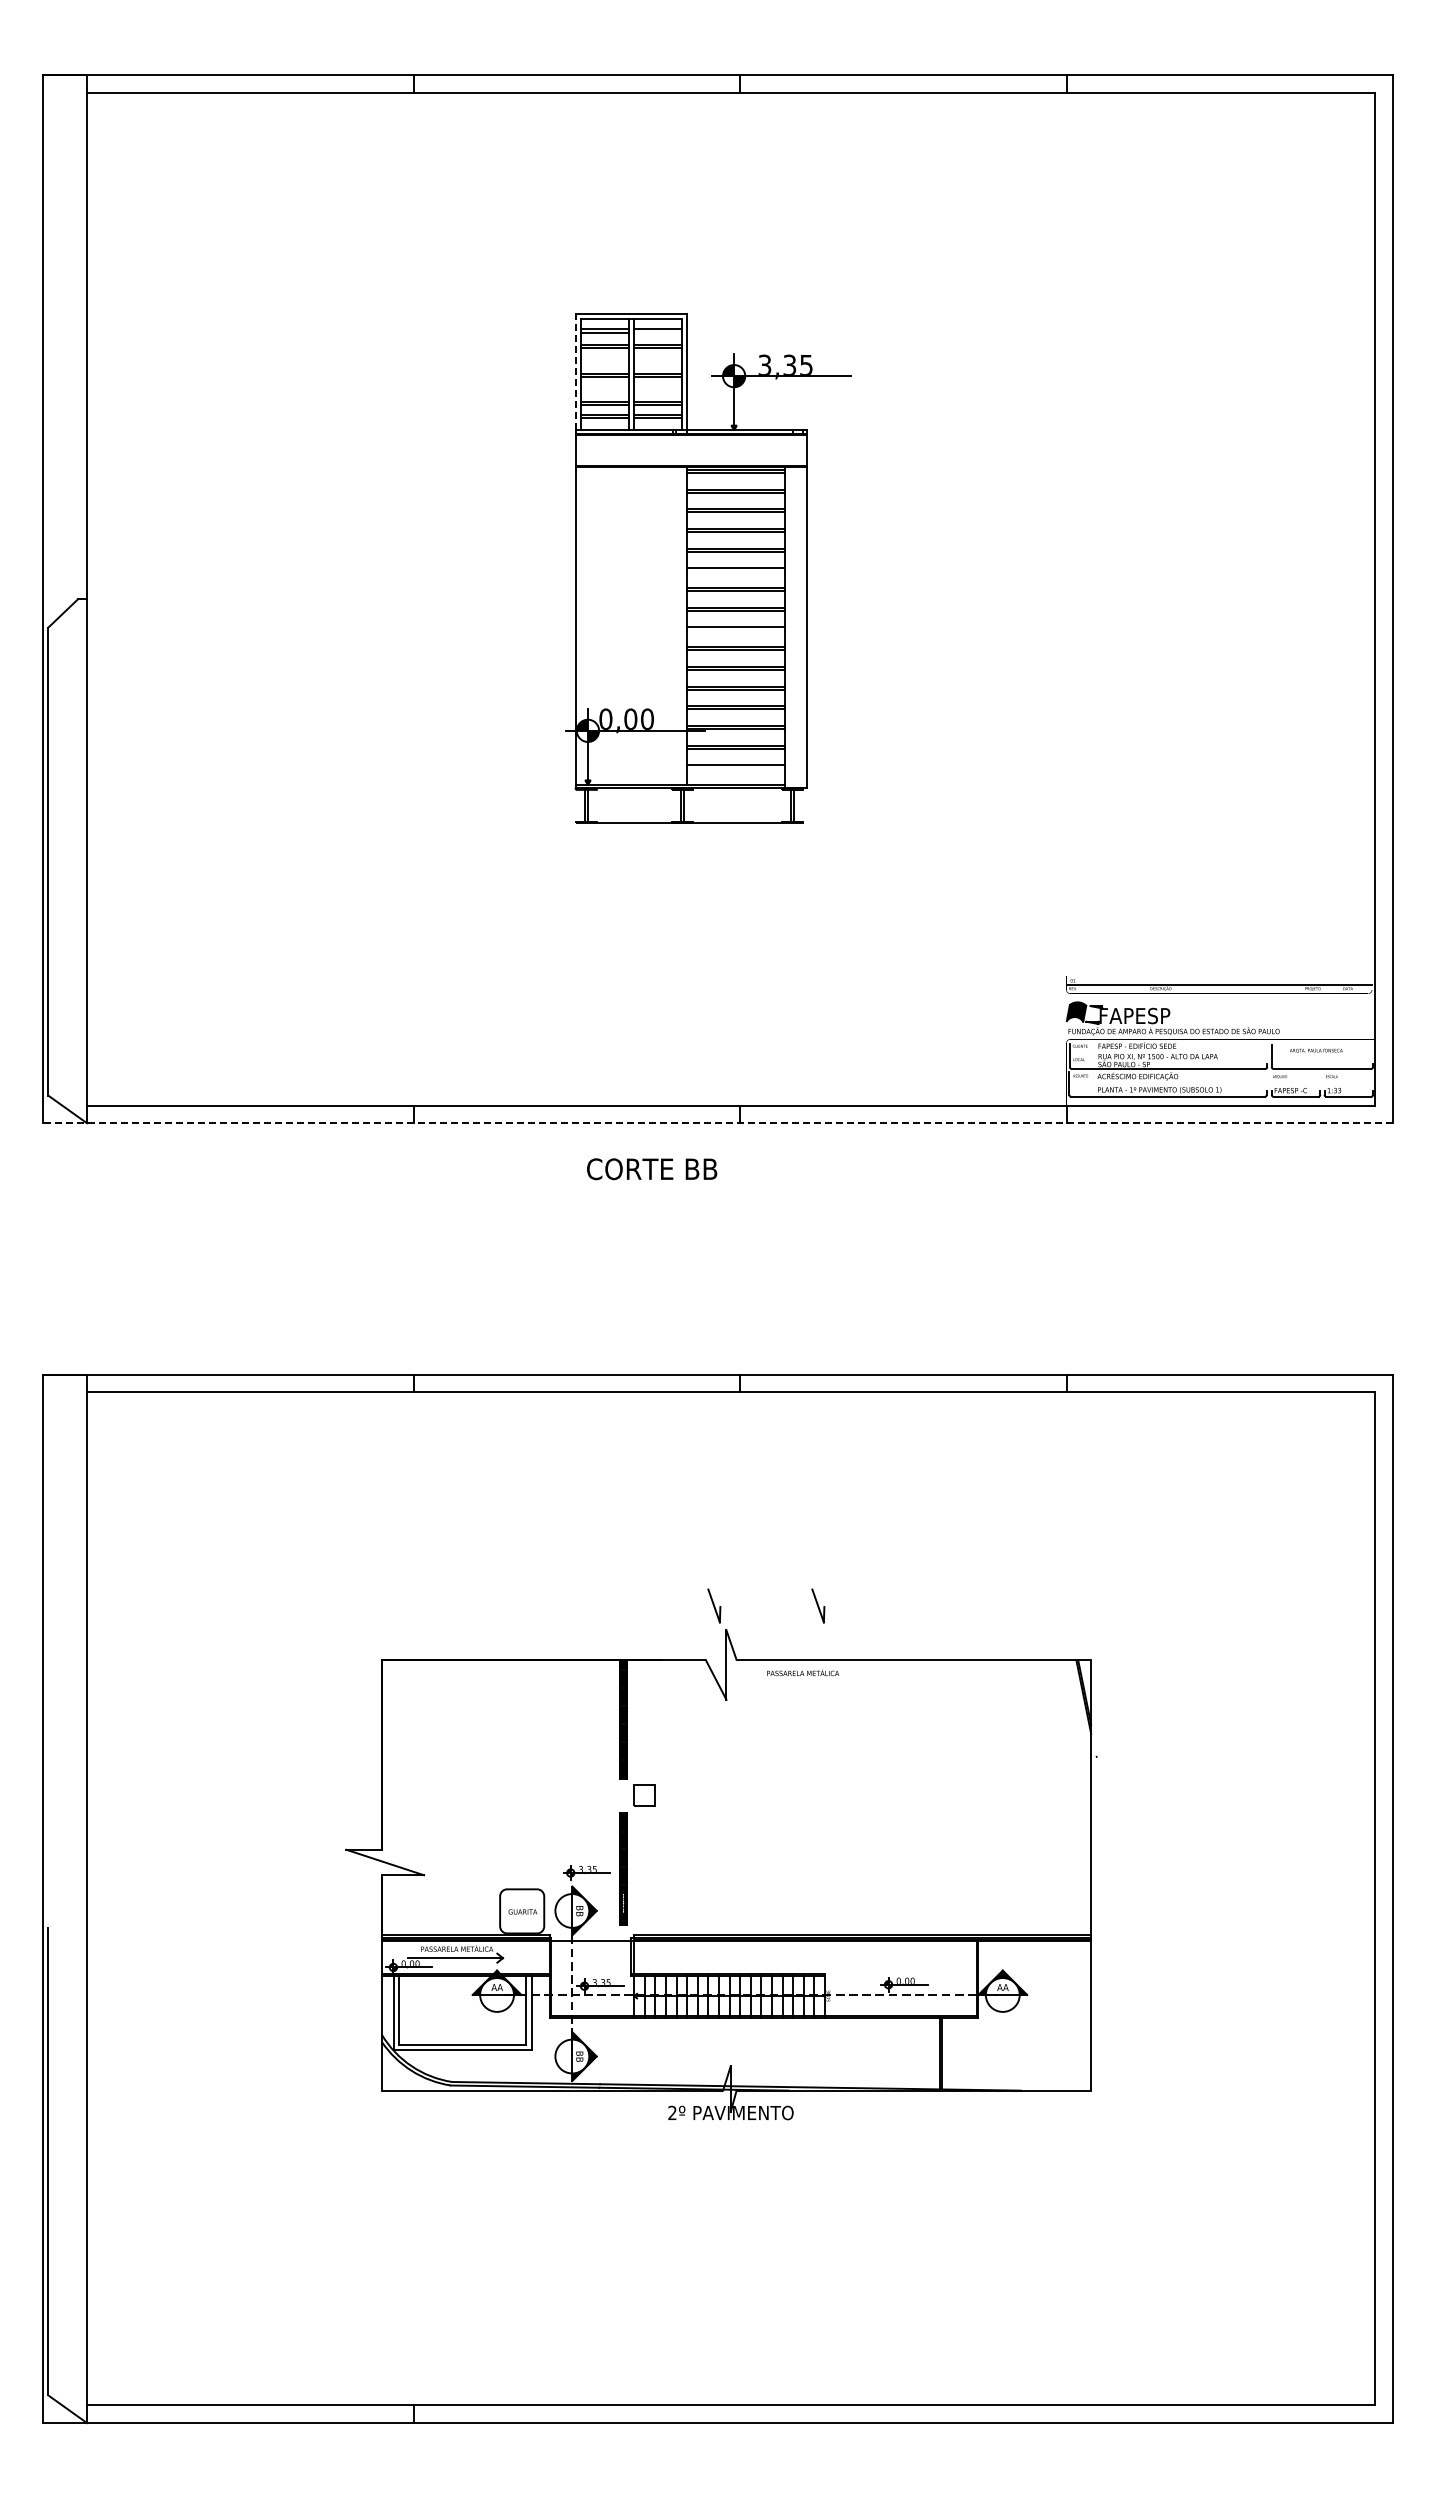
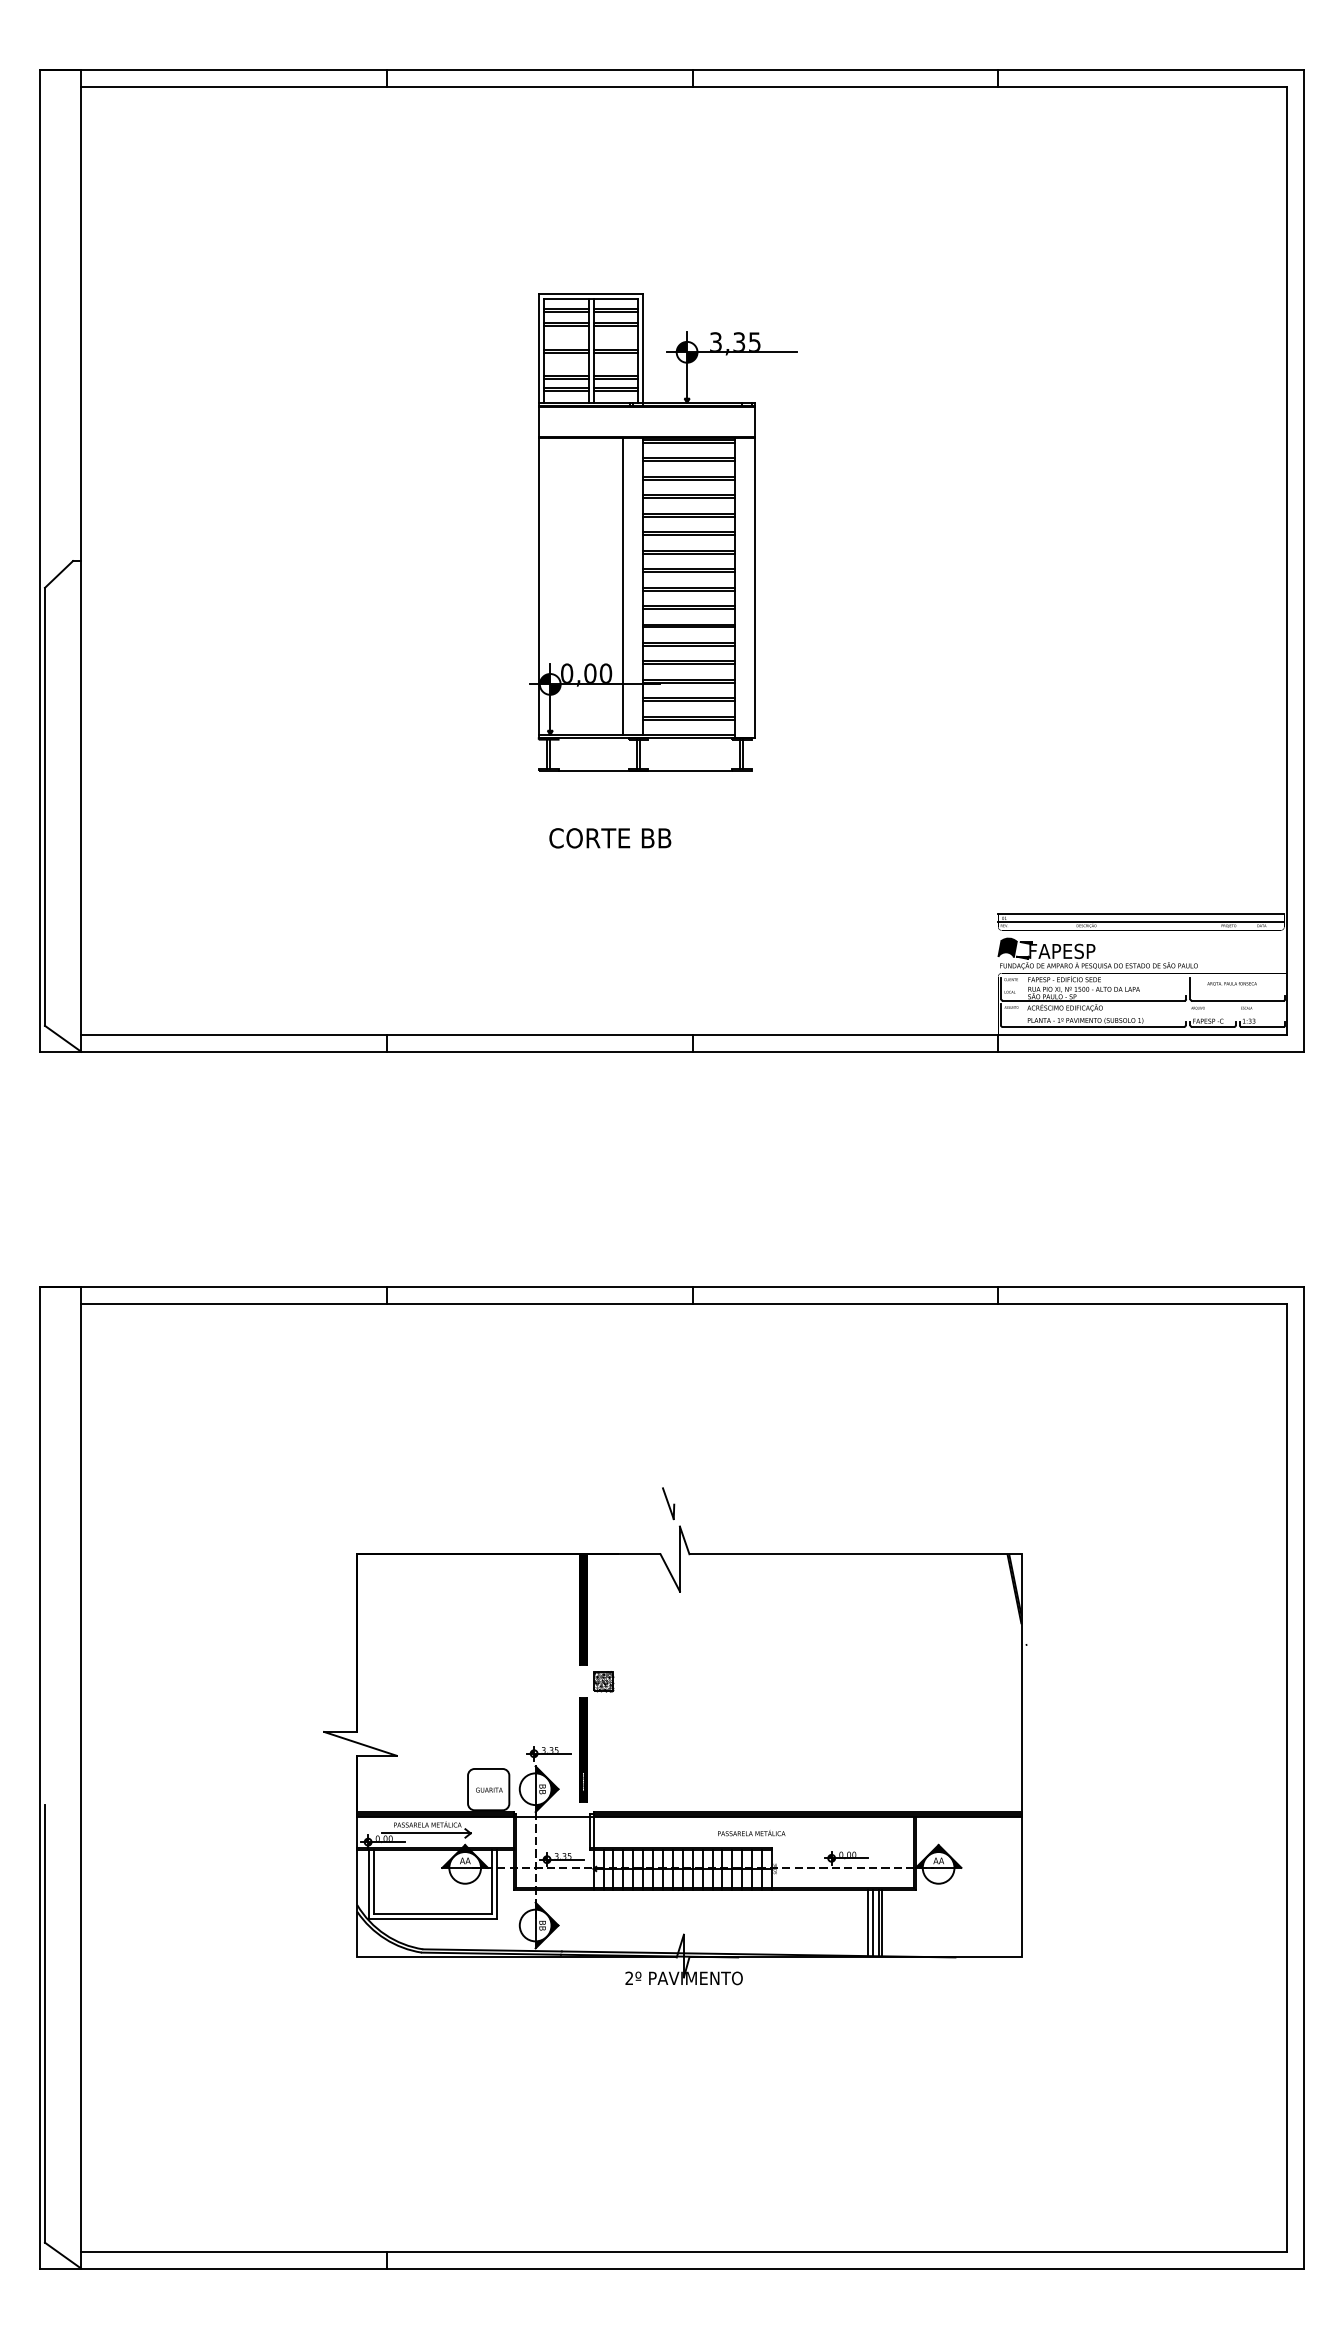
line: (657, 332) -> (615, 311), added
line: (575, 371) -> (538, 347), dashed -> solid
line: (735, 571) -> (688, 535), added
line: (665, 626) -> (622, 586), added
line: (735, 630) -> (688, 590), added
line: (735, 768) -> (688, 719), added
line: (1219, 975) -> (1141, 913), added
line: (717, 1123) -> (671, 1052), dashed -> solid
text: (652, 1169) -> (610, 838), moved
part: (818, 1605) -> (766, 1503), removed
text: (802, 1672) -> (751, 1832), moved
hatch: (644, 1795) -> (603, 1681), added
line: (927, 2053) -> (868, 1922), added
line: (932, 2053) -> (872, 1922), added

